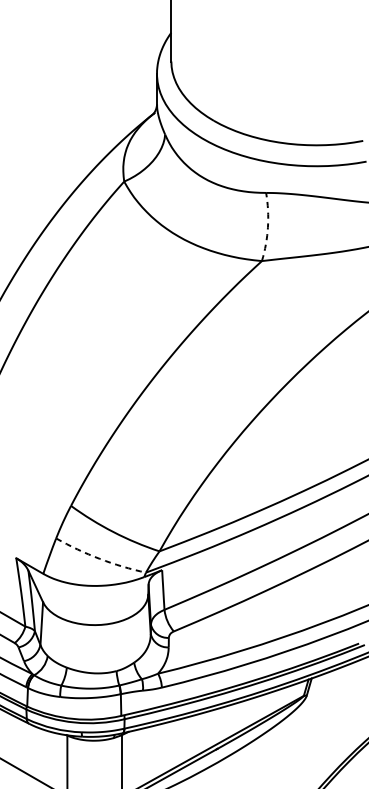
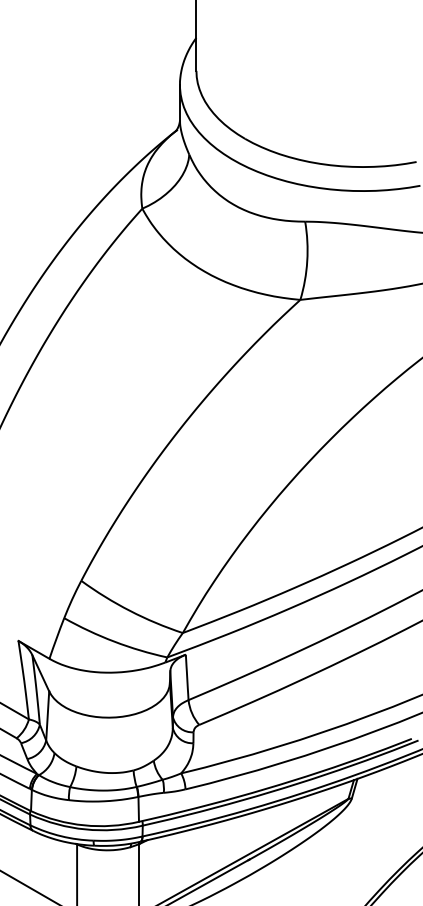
arc: (268, 227) -> (307, 261), dashed -> solid
arc: (99, 558) -> (114, 641), dashed -> solid

